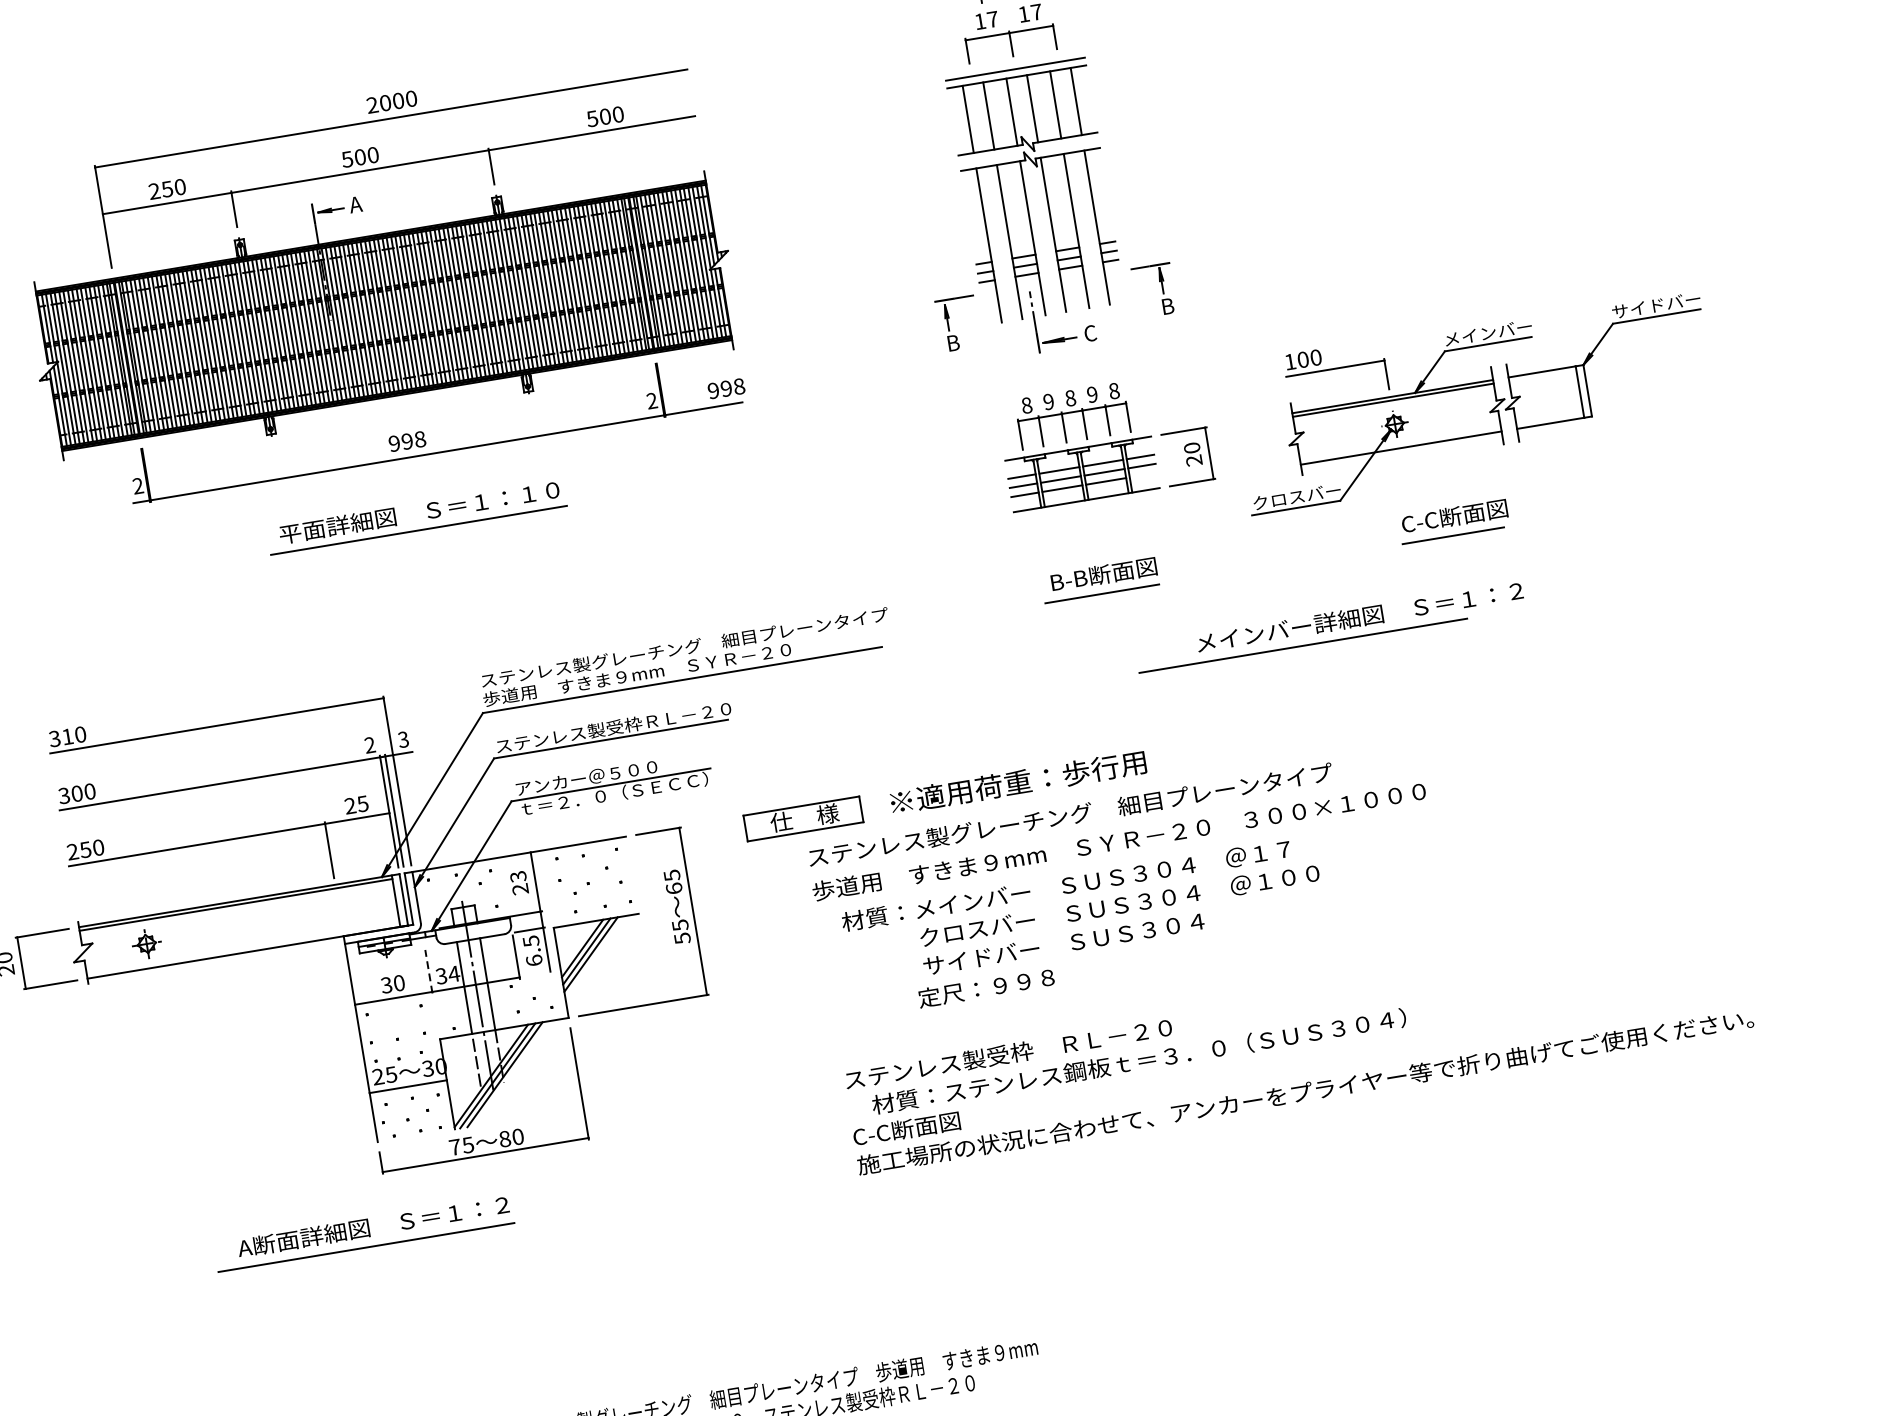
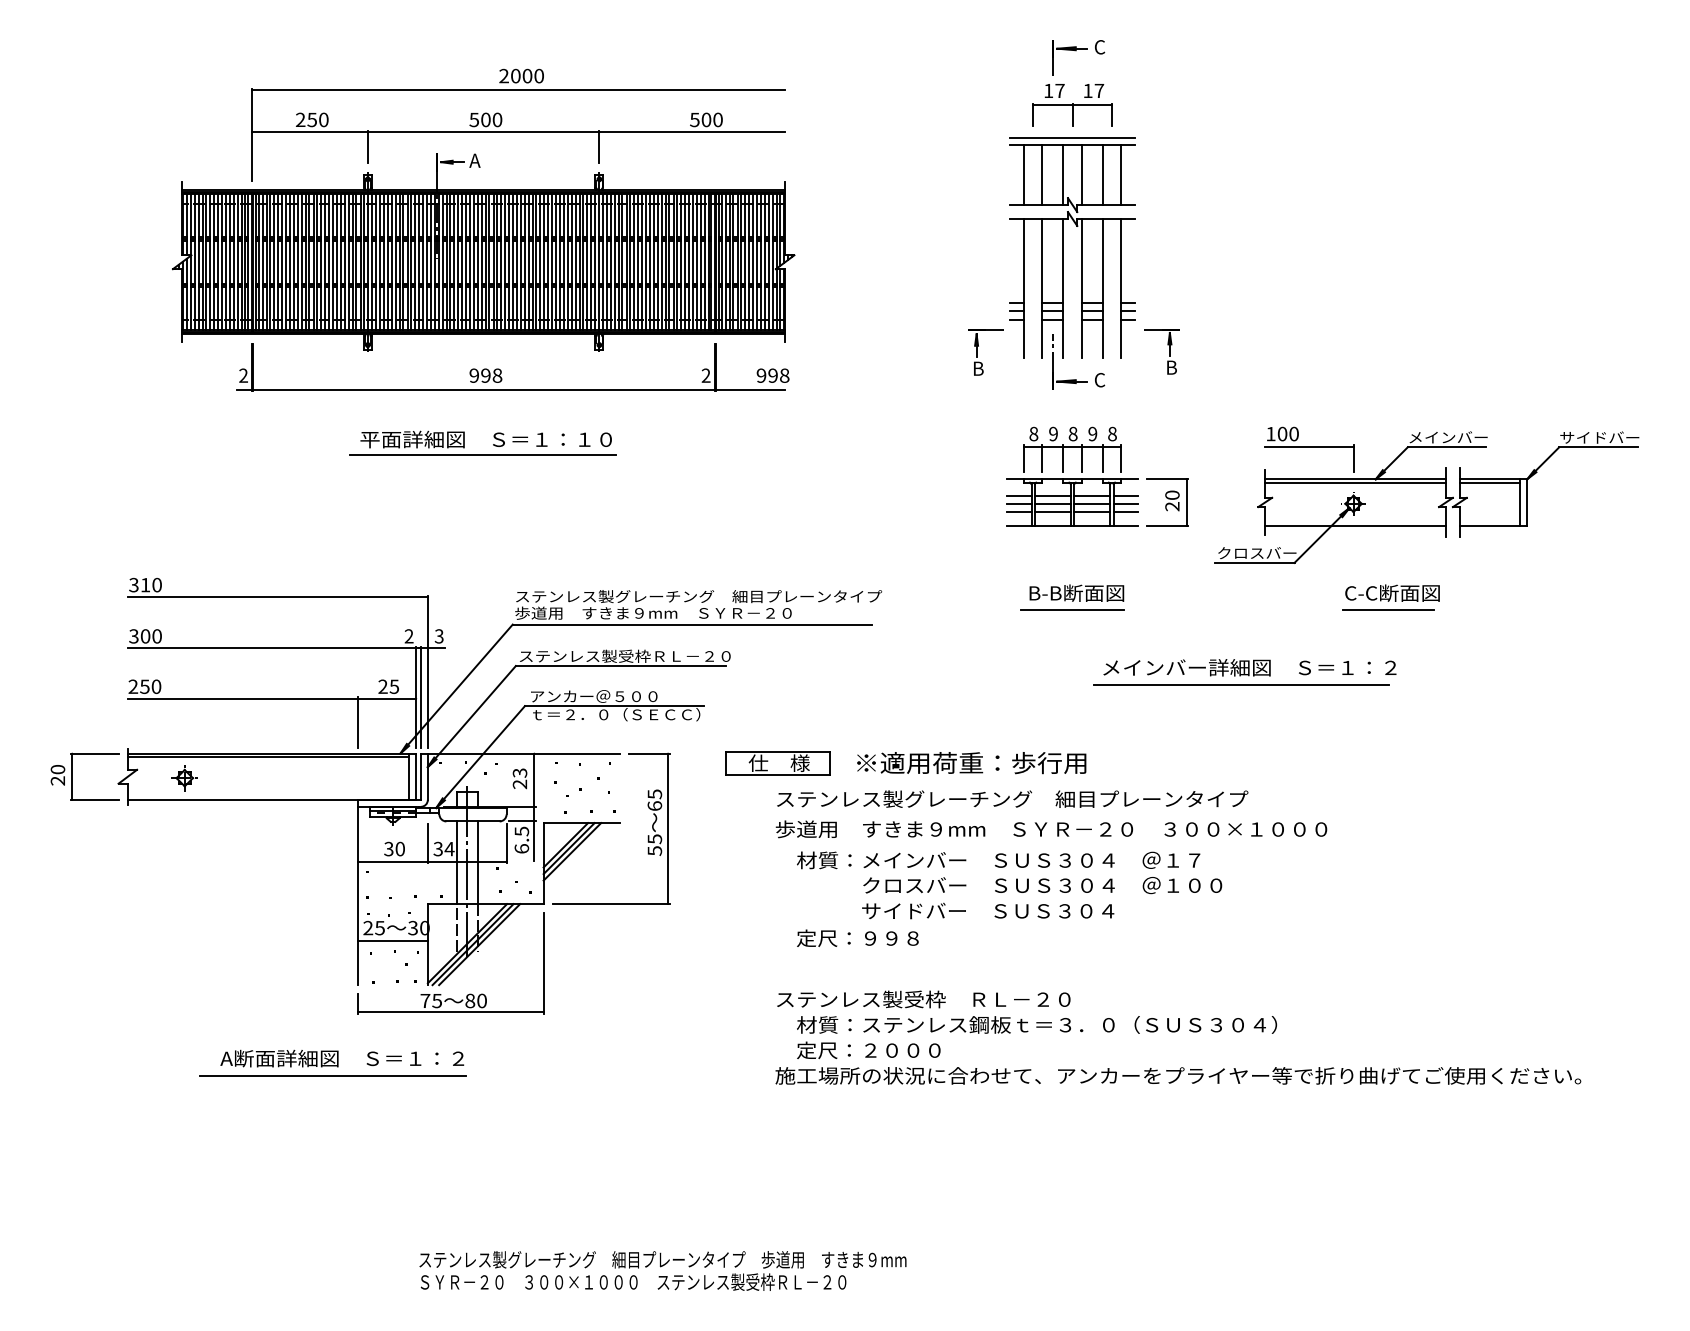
line: (1542, 375) -> (1489, 482), added
line: (1143, 475) -> (1125, 512), added
text: (1359, 616) -> (1249, 667), moved
line: (428, 971) -> (427, 843), dashed -> solid
text: (985, 987) -> (857, 937), moved
text: (944, 1122) -> (857, 1050), C-C断面図 -> 定尺：２０００

